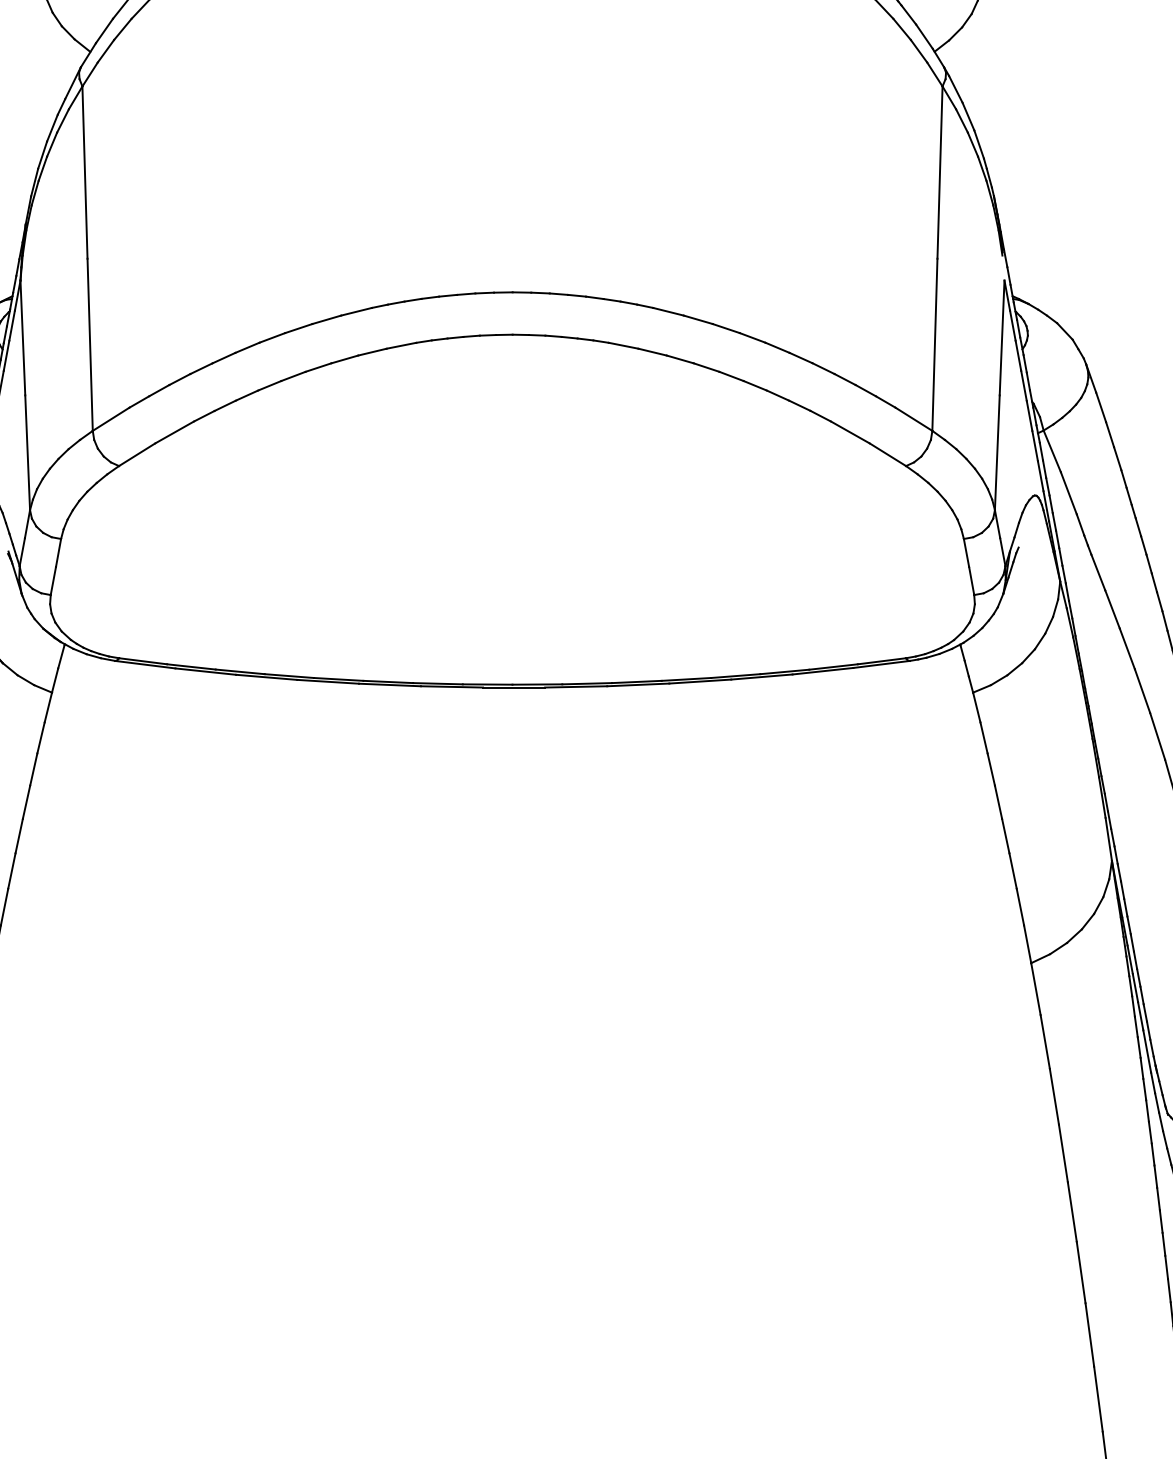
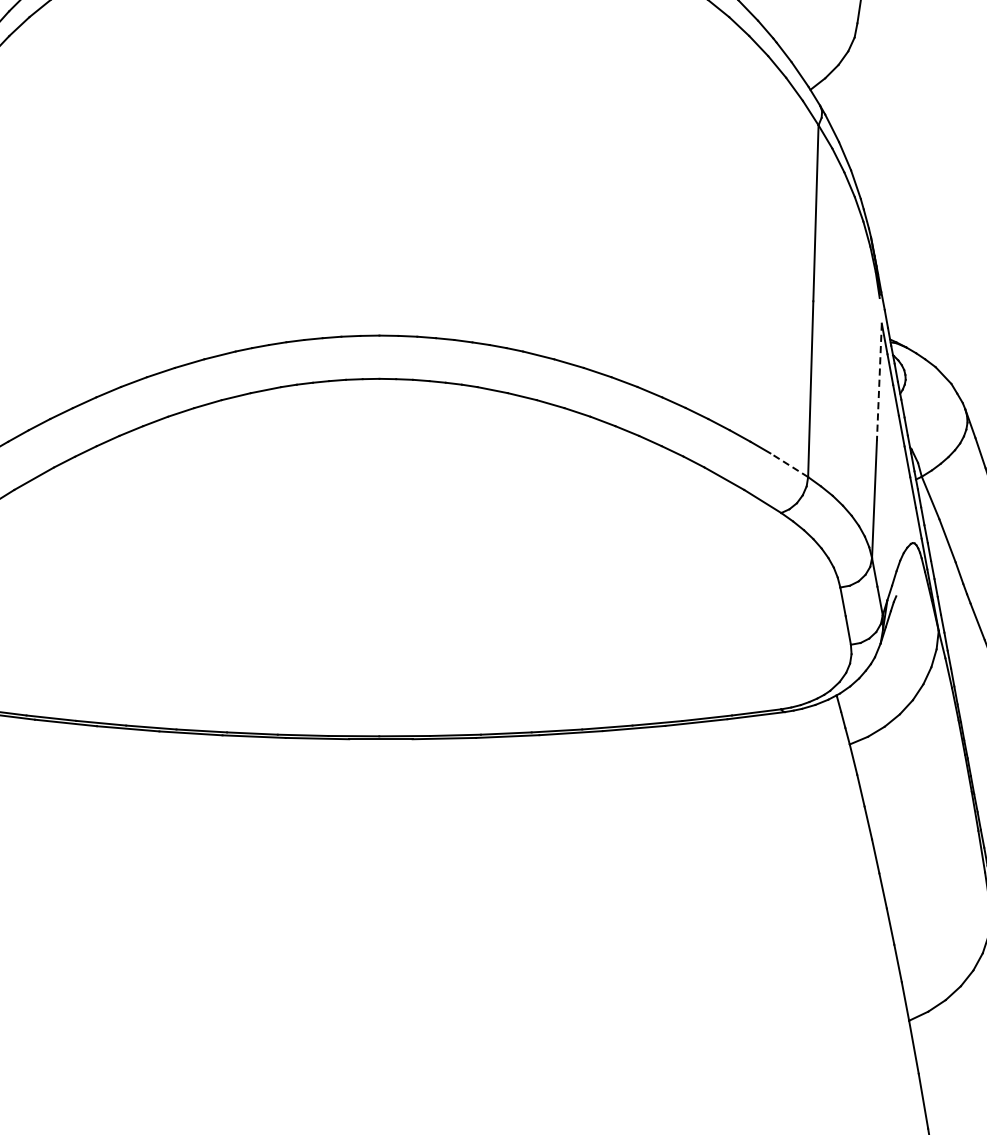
line: (1002, 338) -> (879, 382), solid -> dashed
line: (913, 419) -> (788, 465), solid -> dashed

